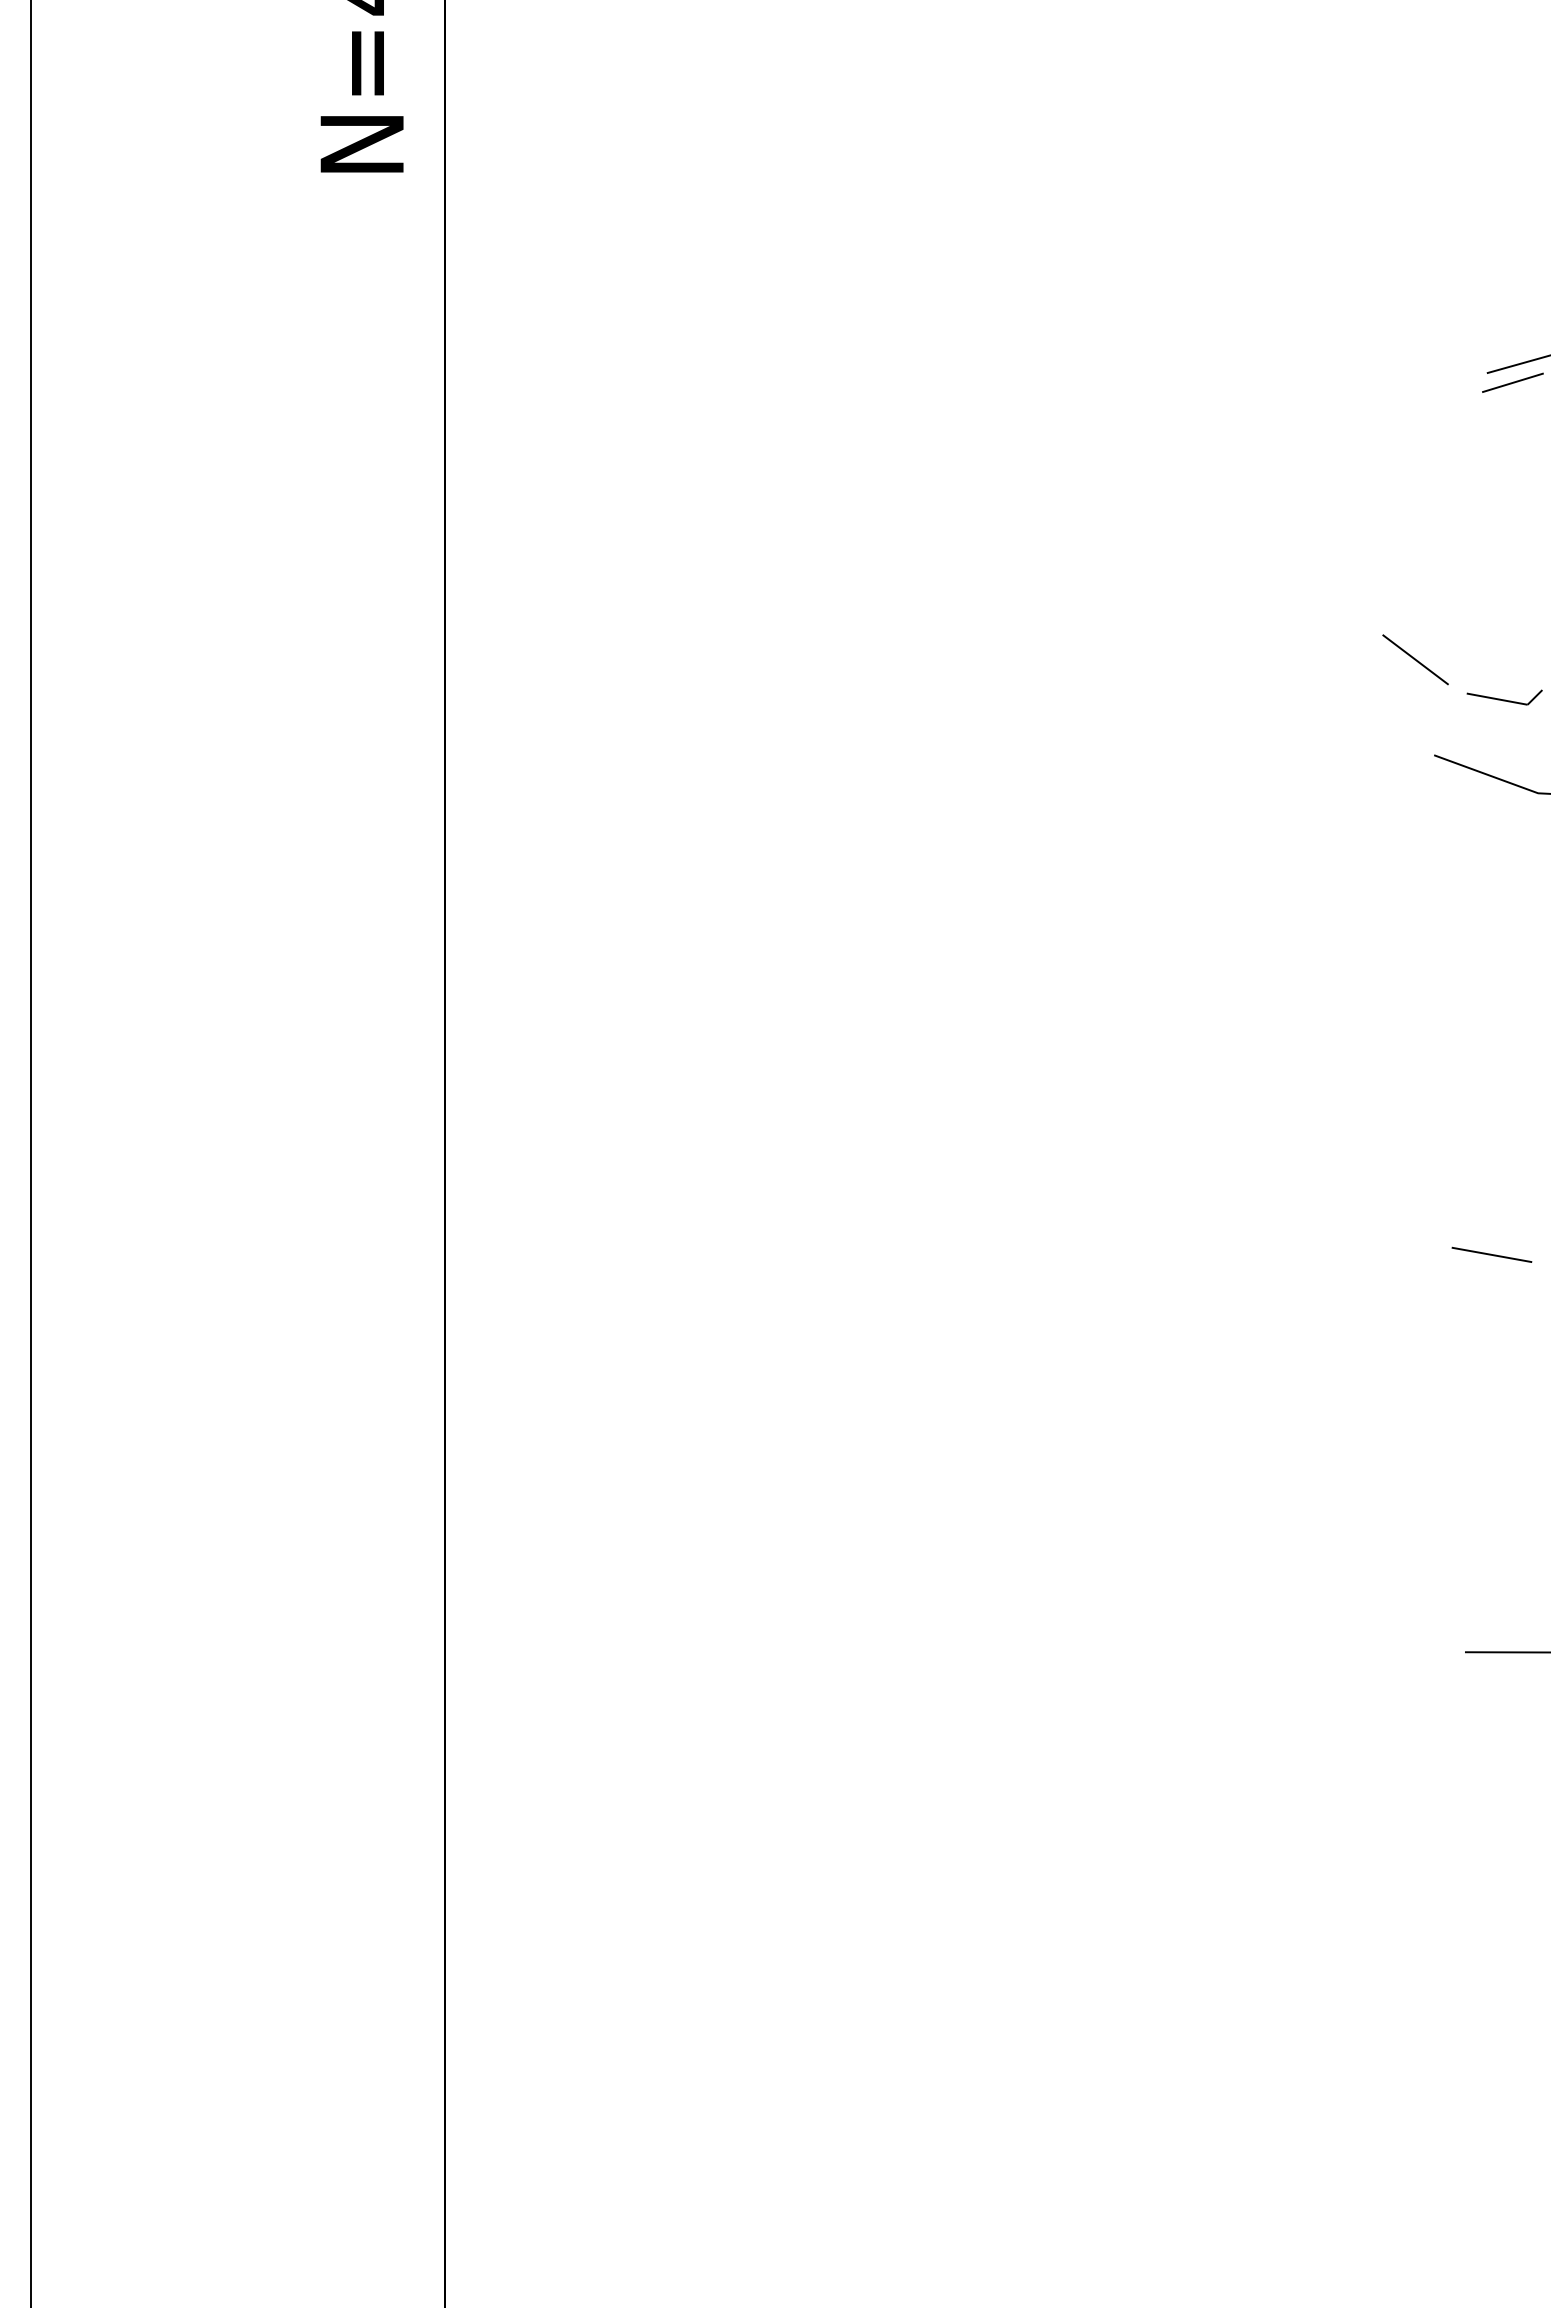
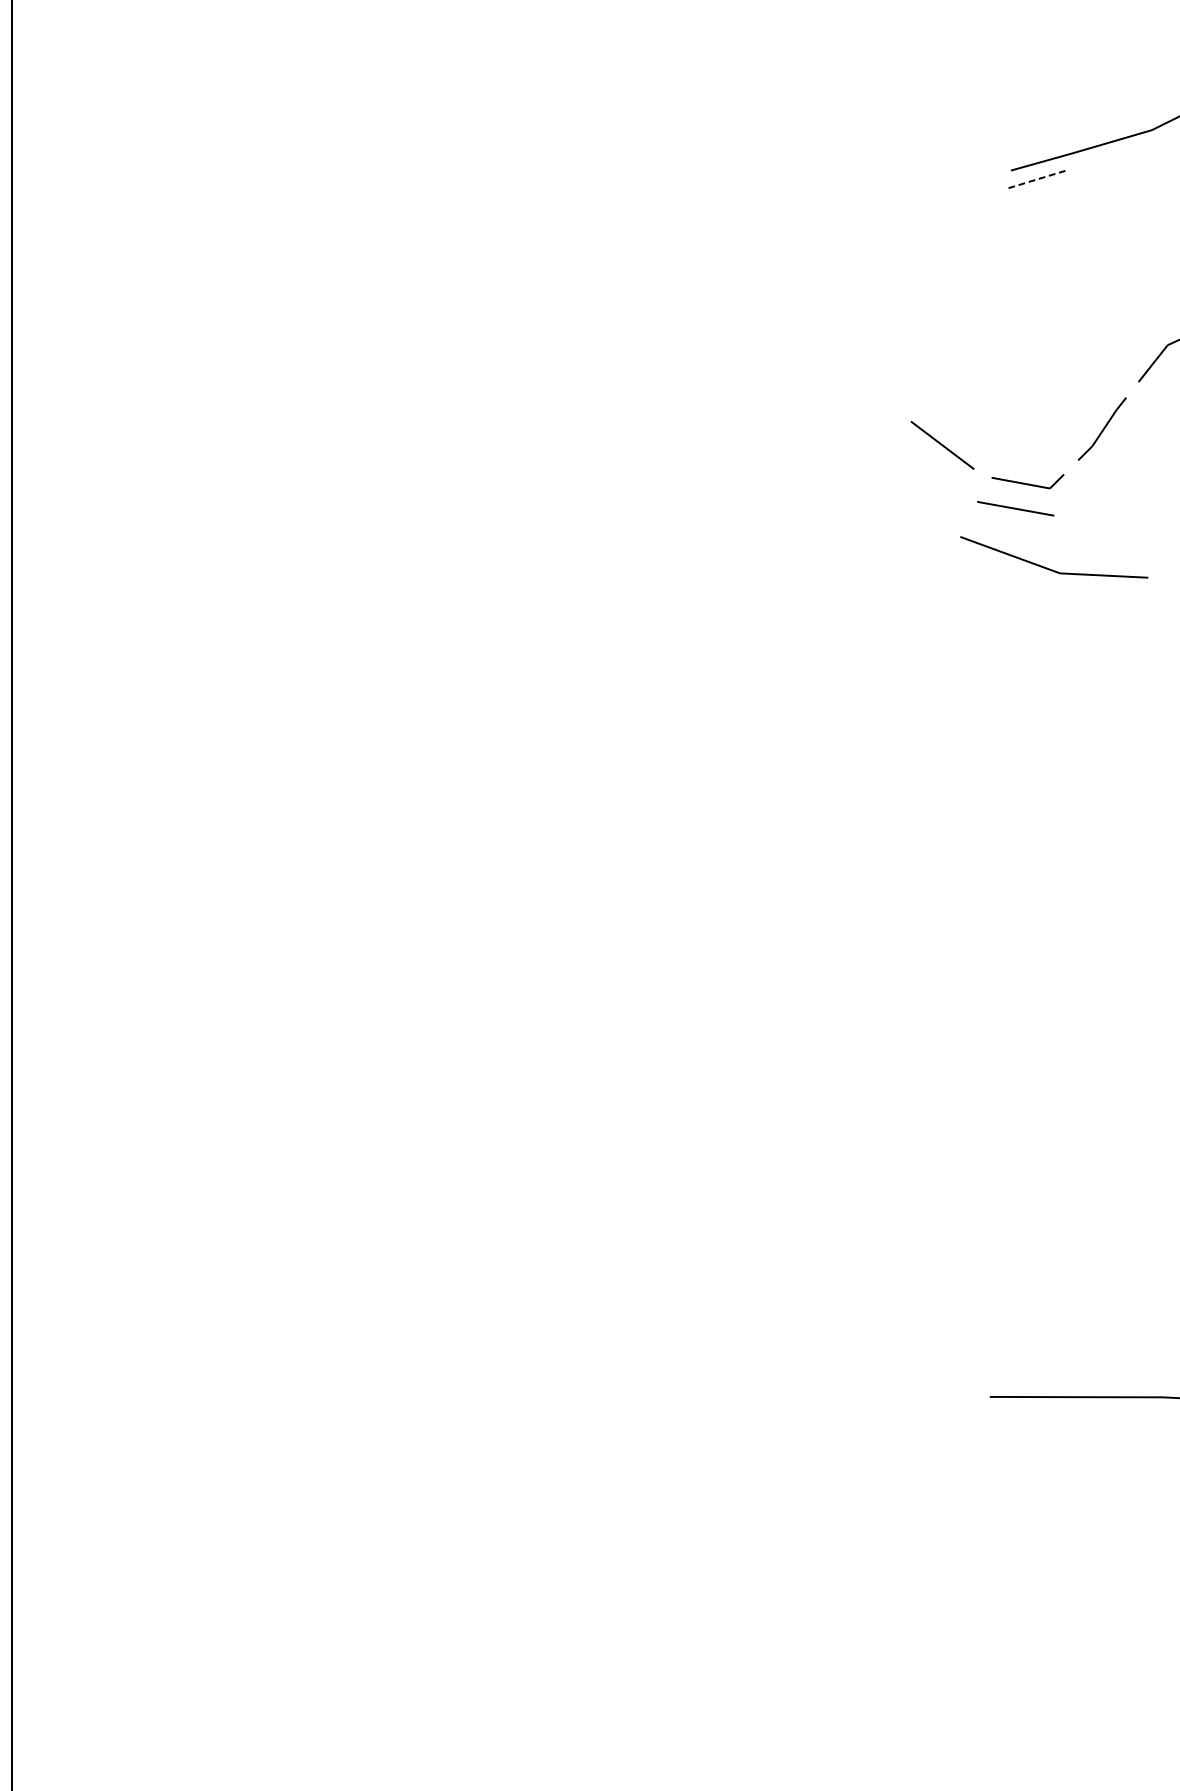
line: (1512, 383) -> (1035, 180), solid -> dashed
line: (1491, 1254) -> (1015, 508), moved

